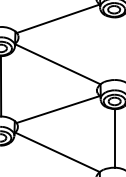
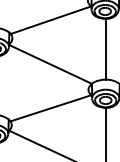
line: (114, 48) -> (105, 49), added

